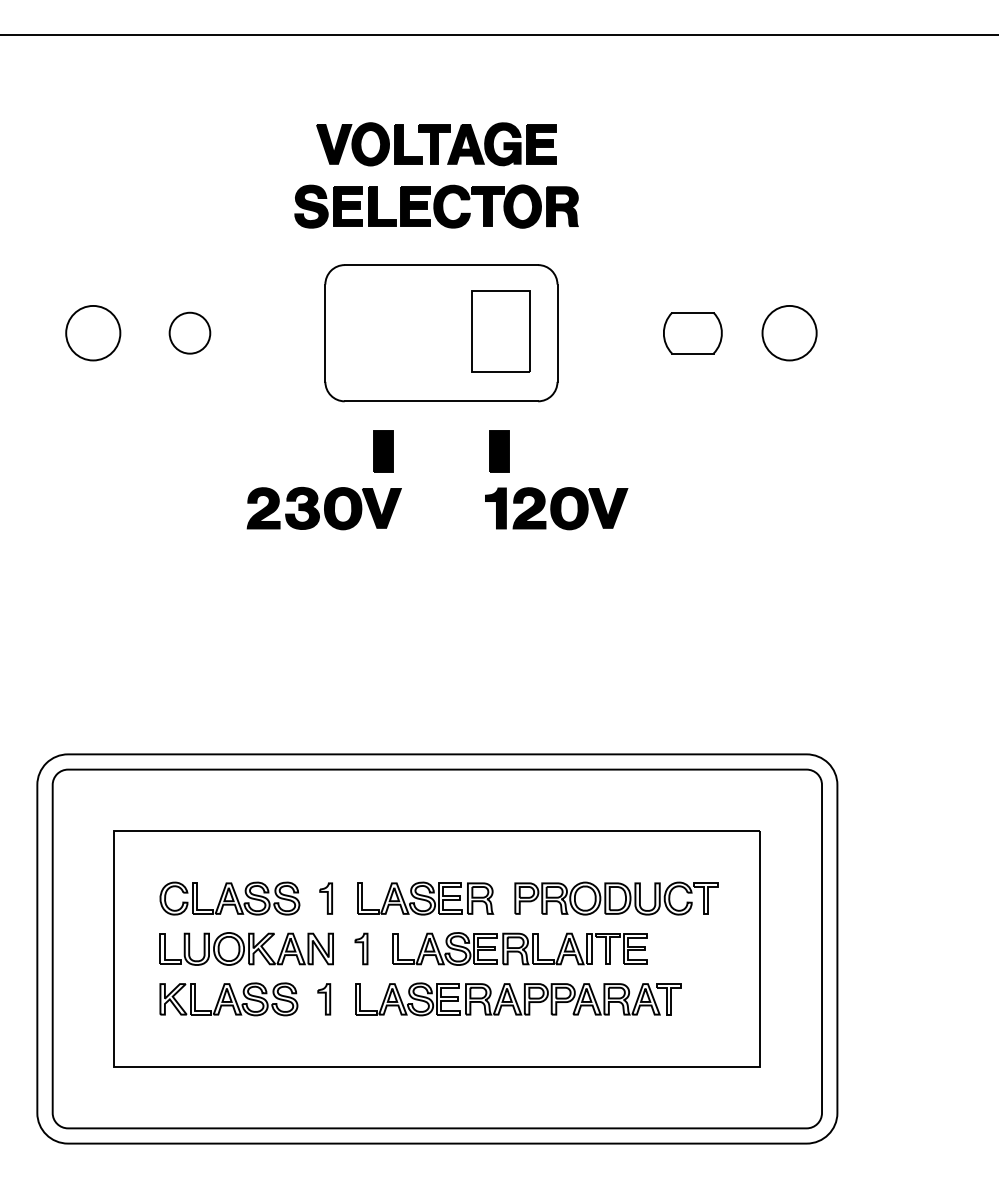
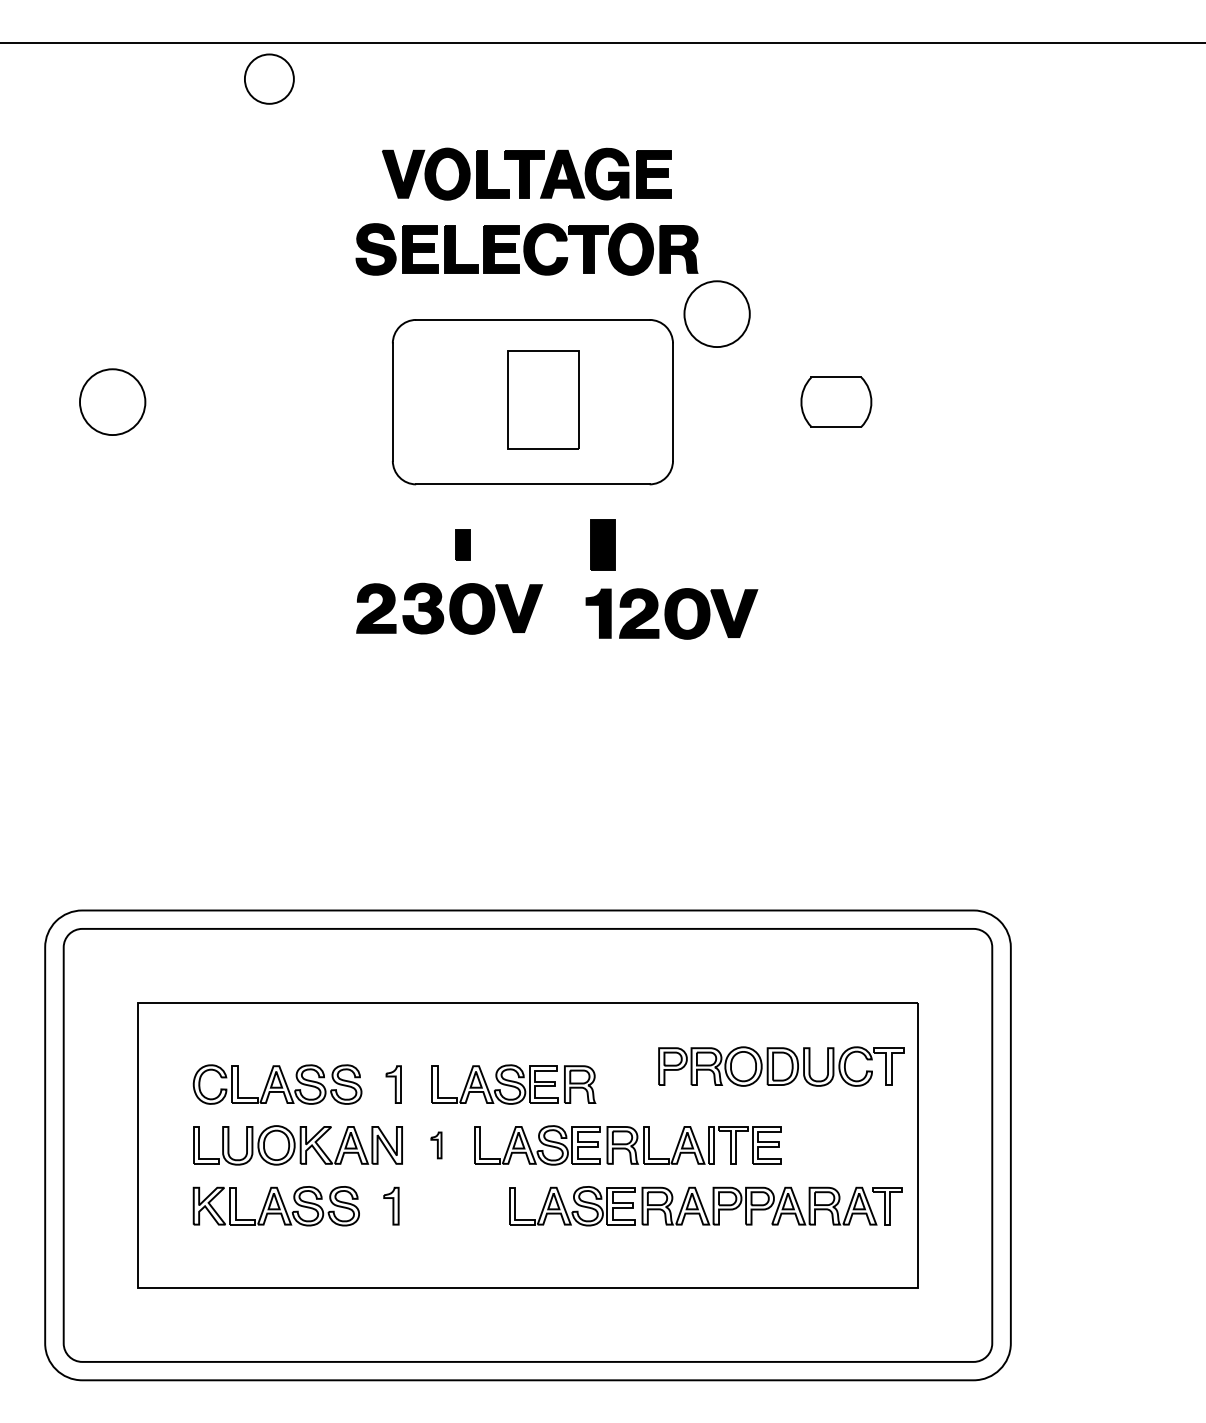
part: (500, 331) -> (543, 399), moved
part: (190, 332) -> (269, 78), moved
part: (789, 332) -> (716, 313), moved
part: (383, 451) -> (462, 544), size x0.6
part: (324, 508) -> (449, 608), moved
part: (616, 898) -> (781, 1066), moved
part: (361, 949) -> (436, 1145), size x0.7
part: (518, 999) -> (705, 1206), moved

